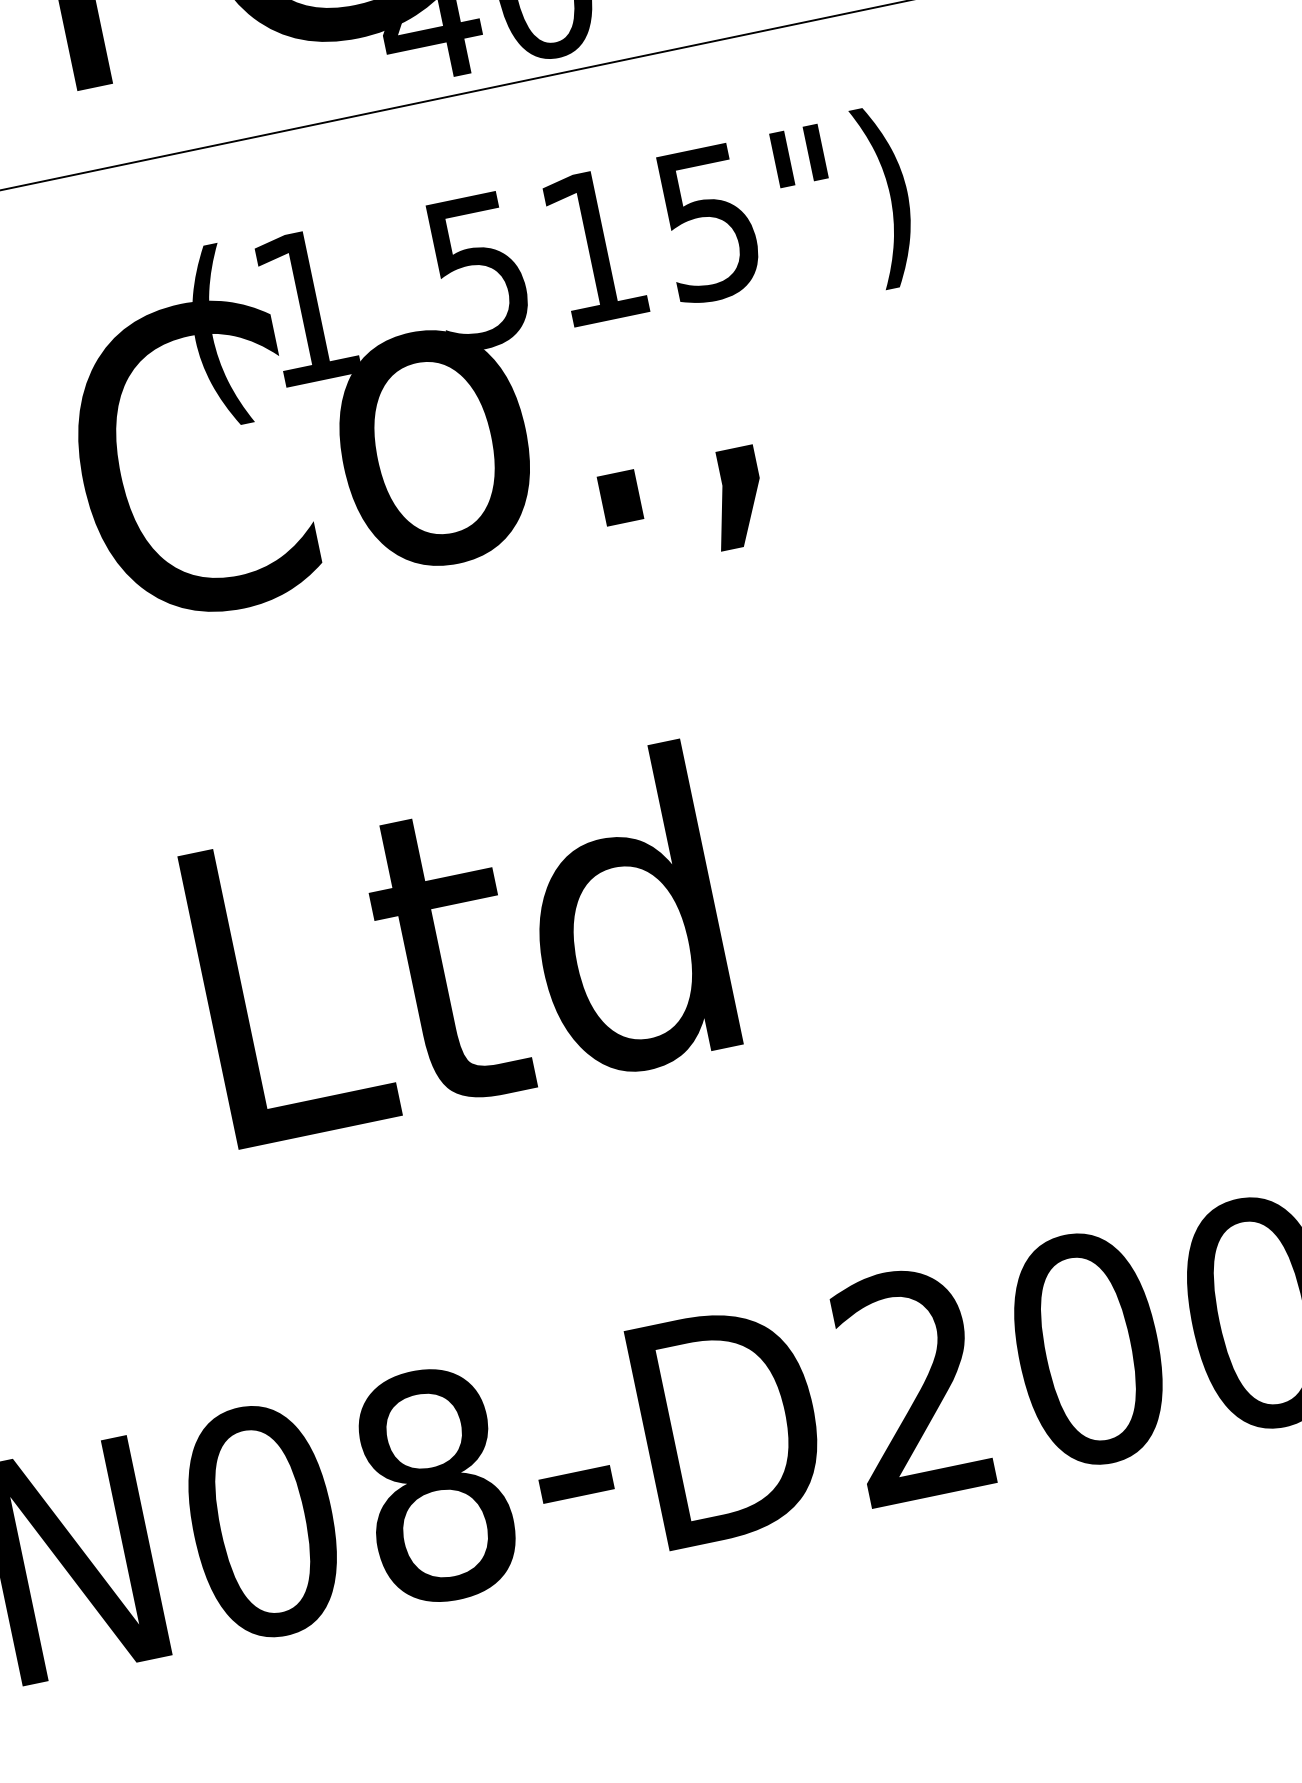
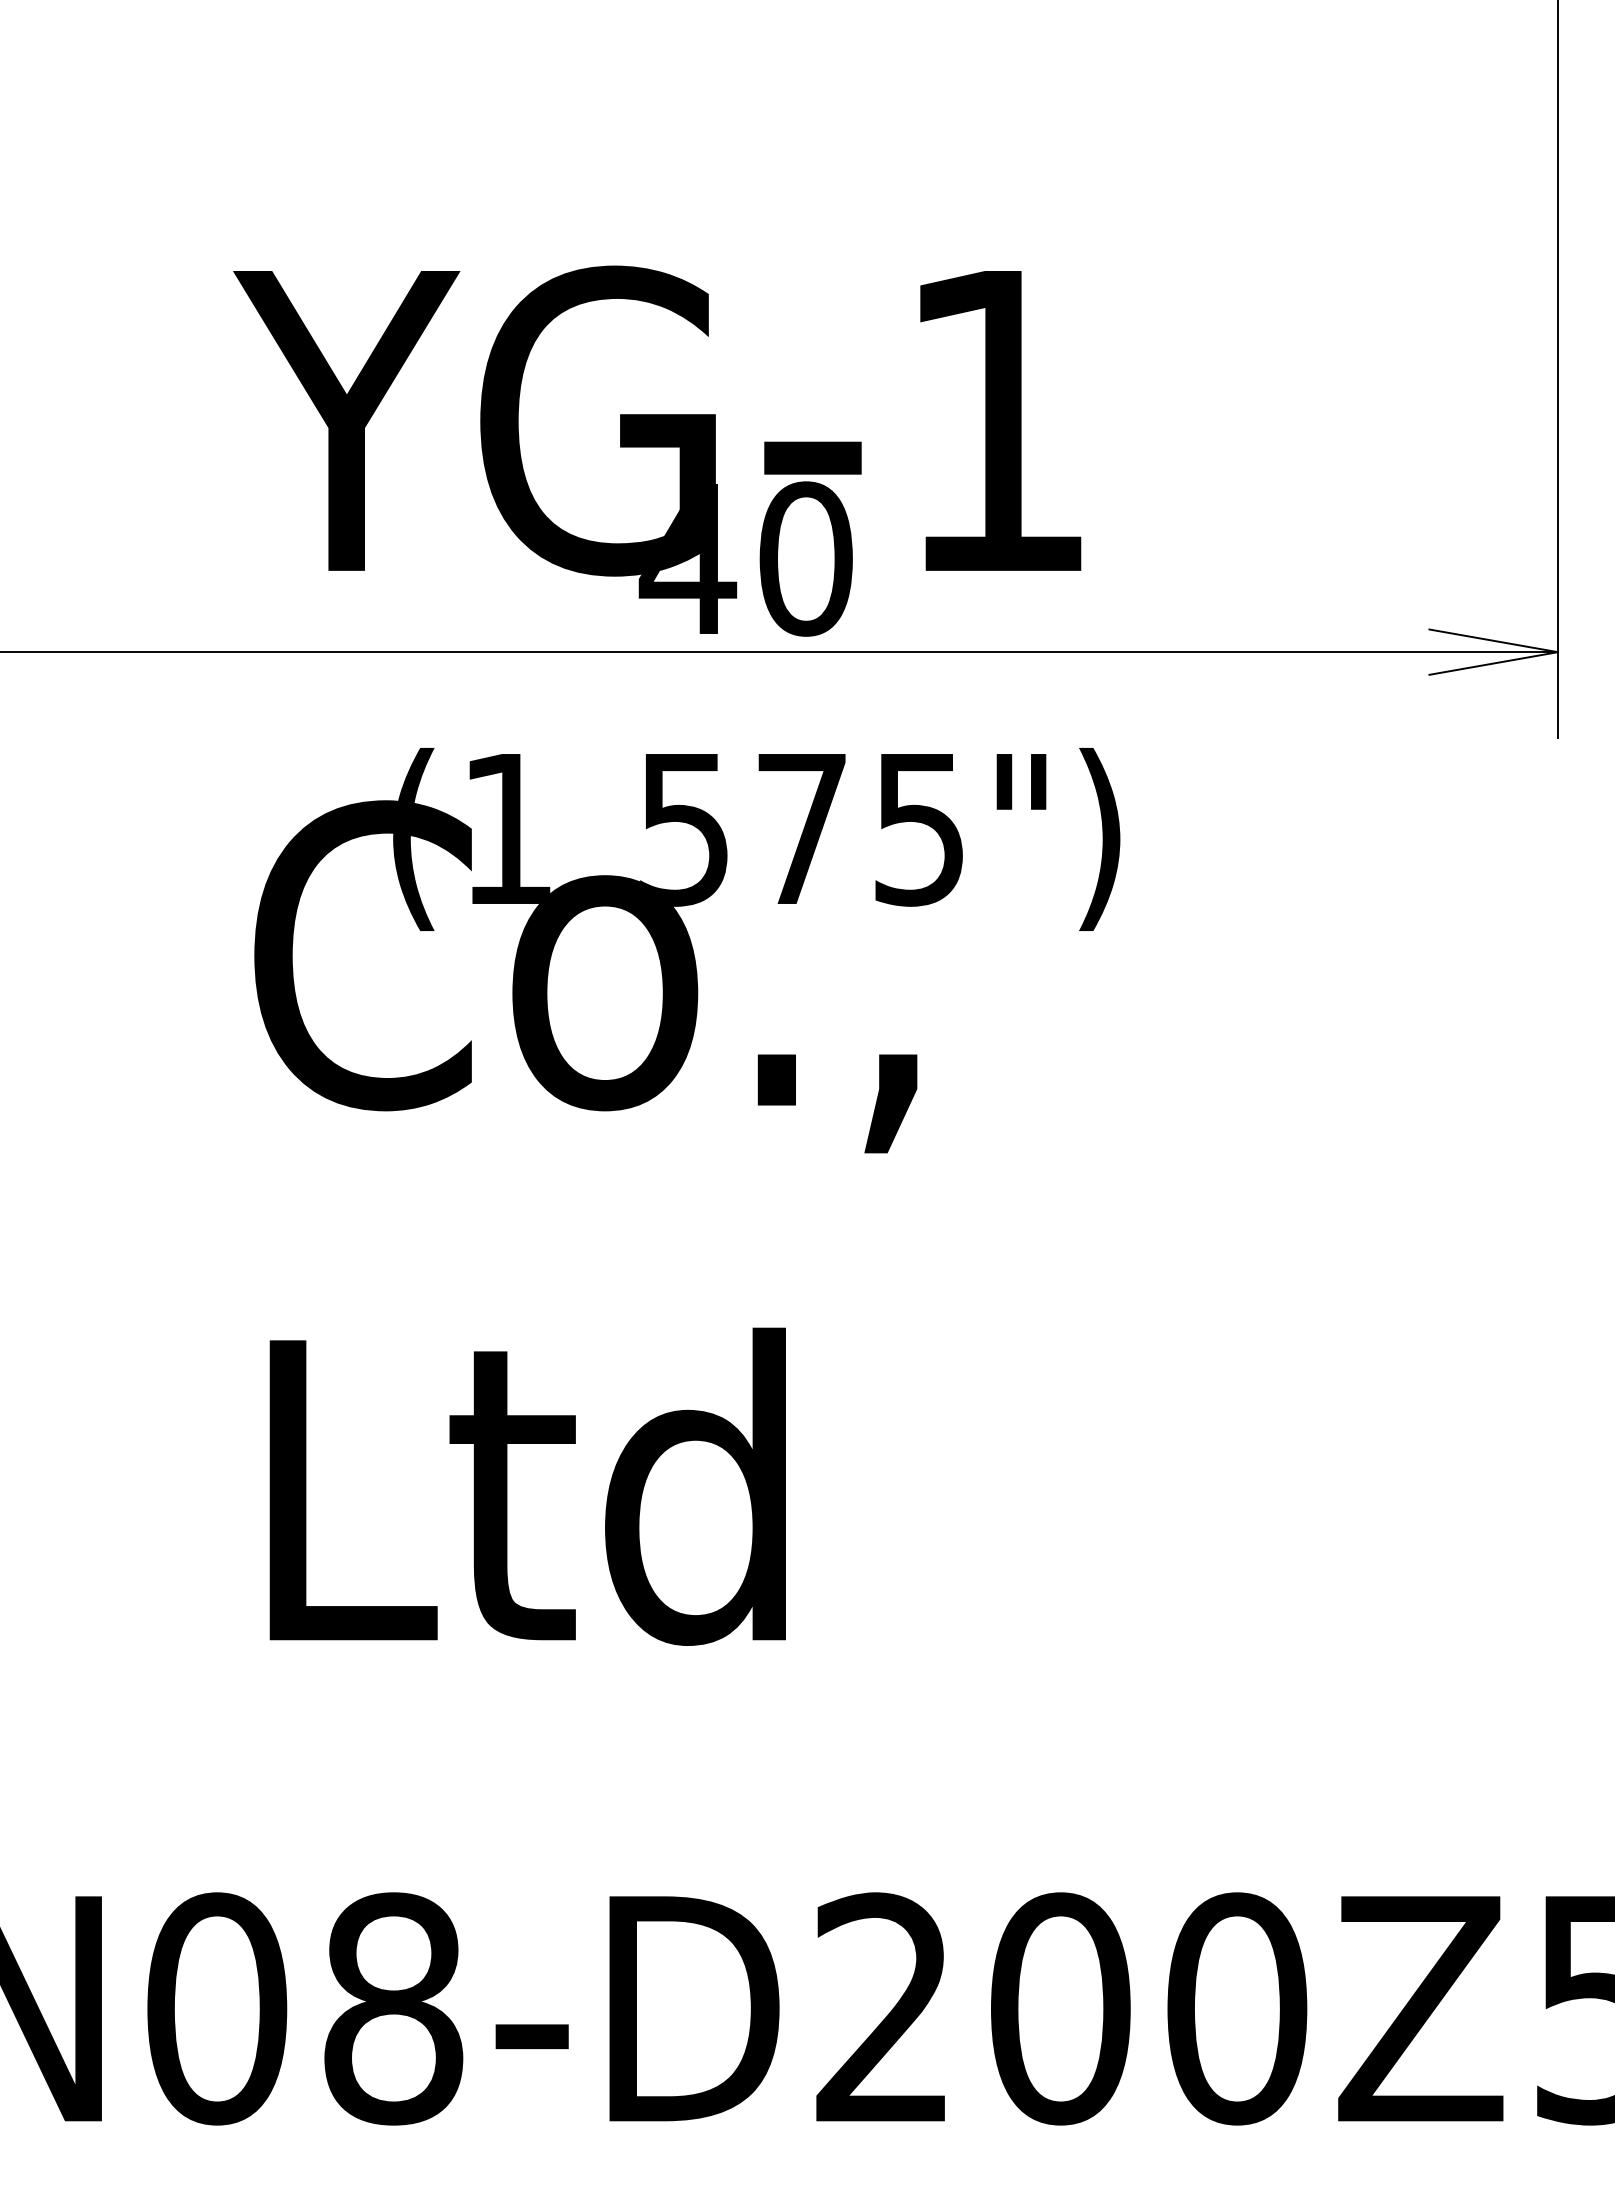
text: (593, 246) -> (801, 828), (1.515") -> (1.575")

